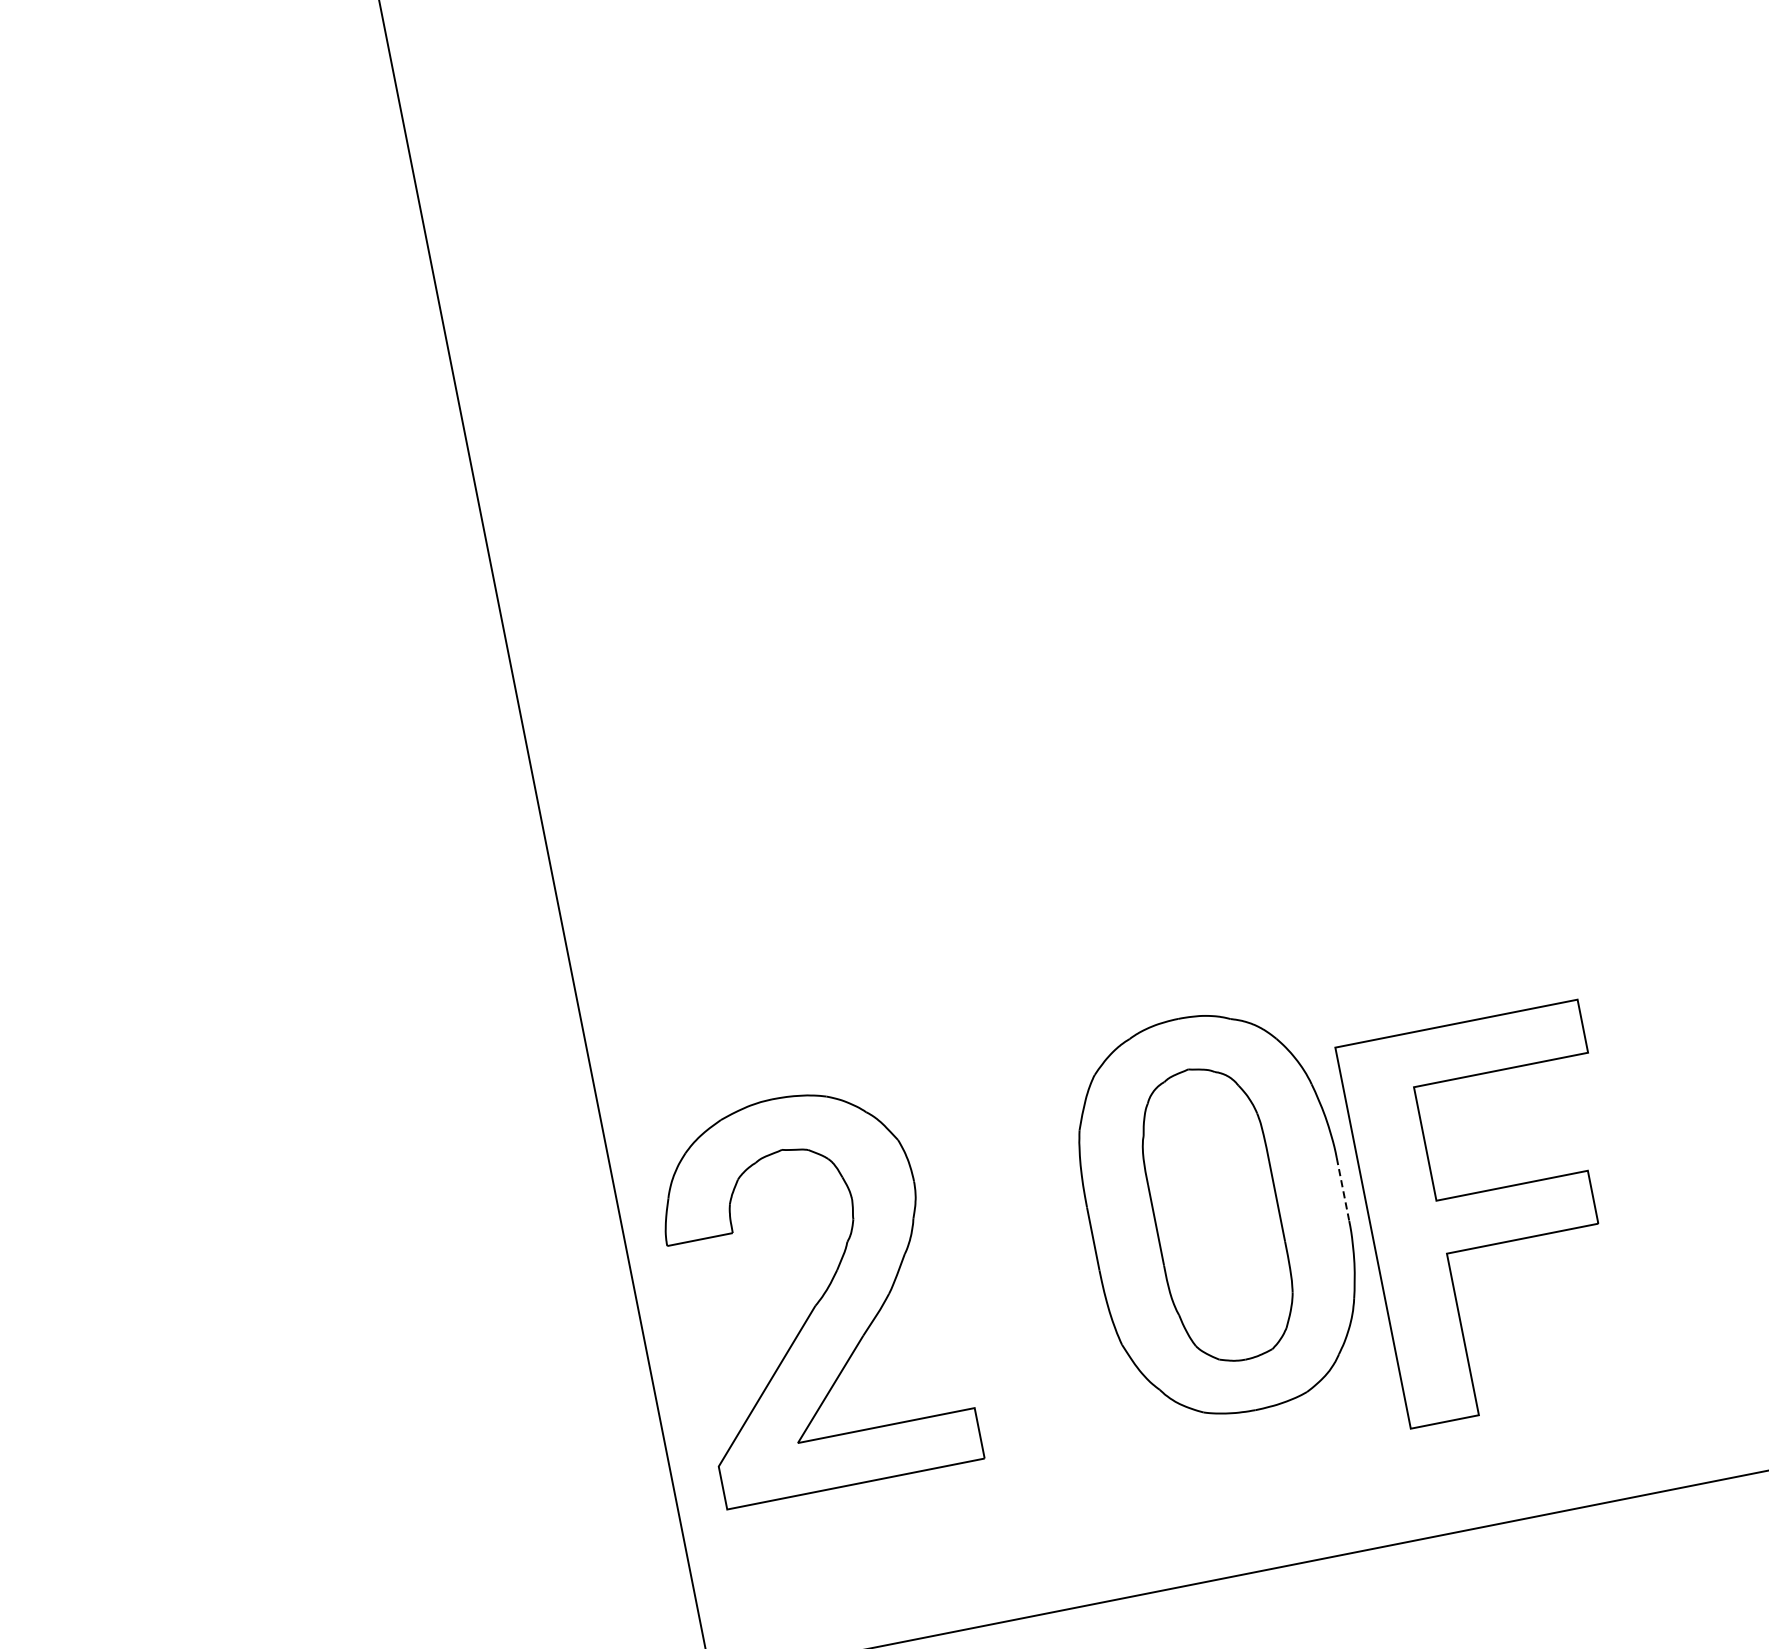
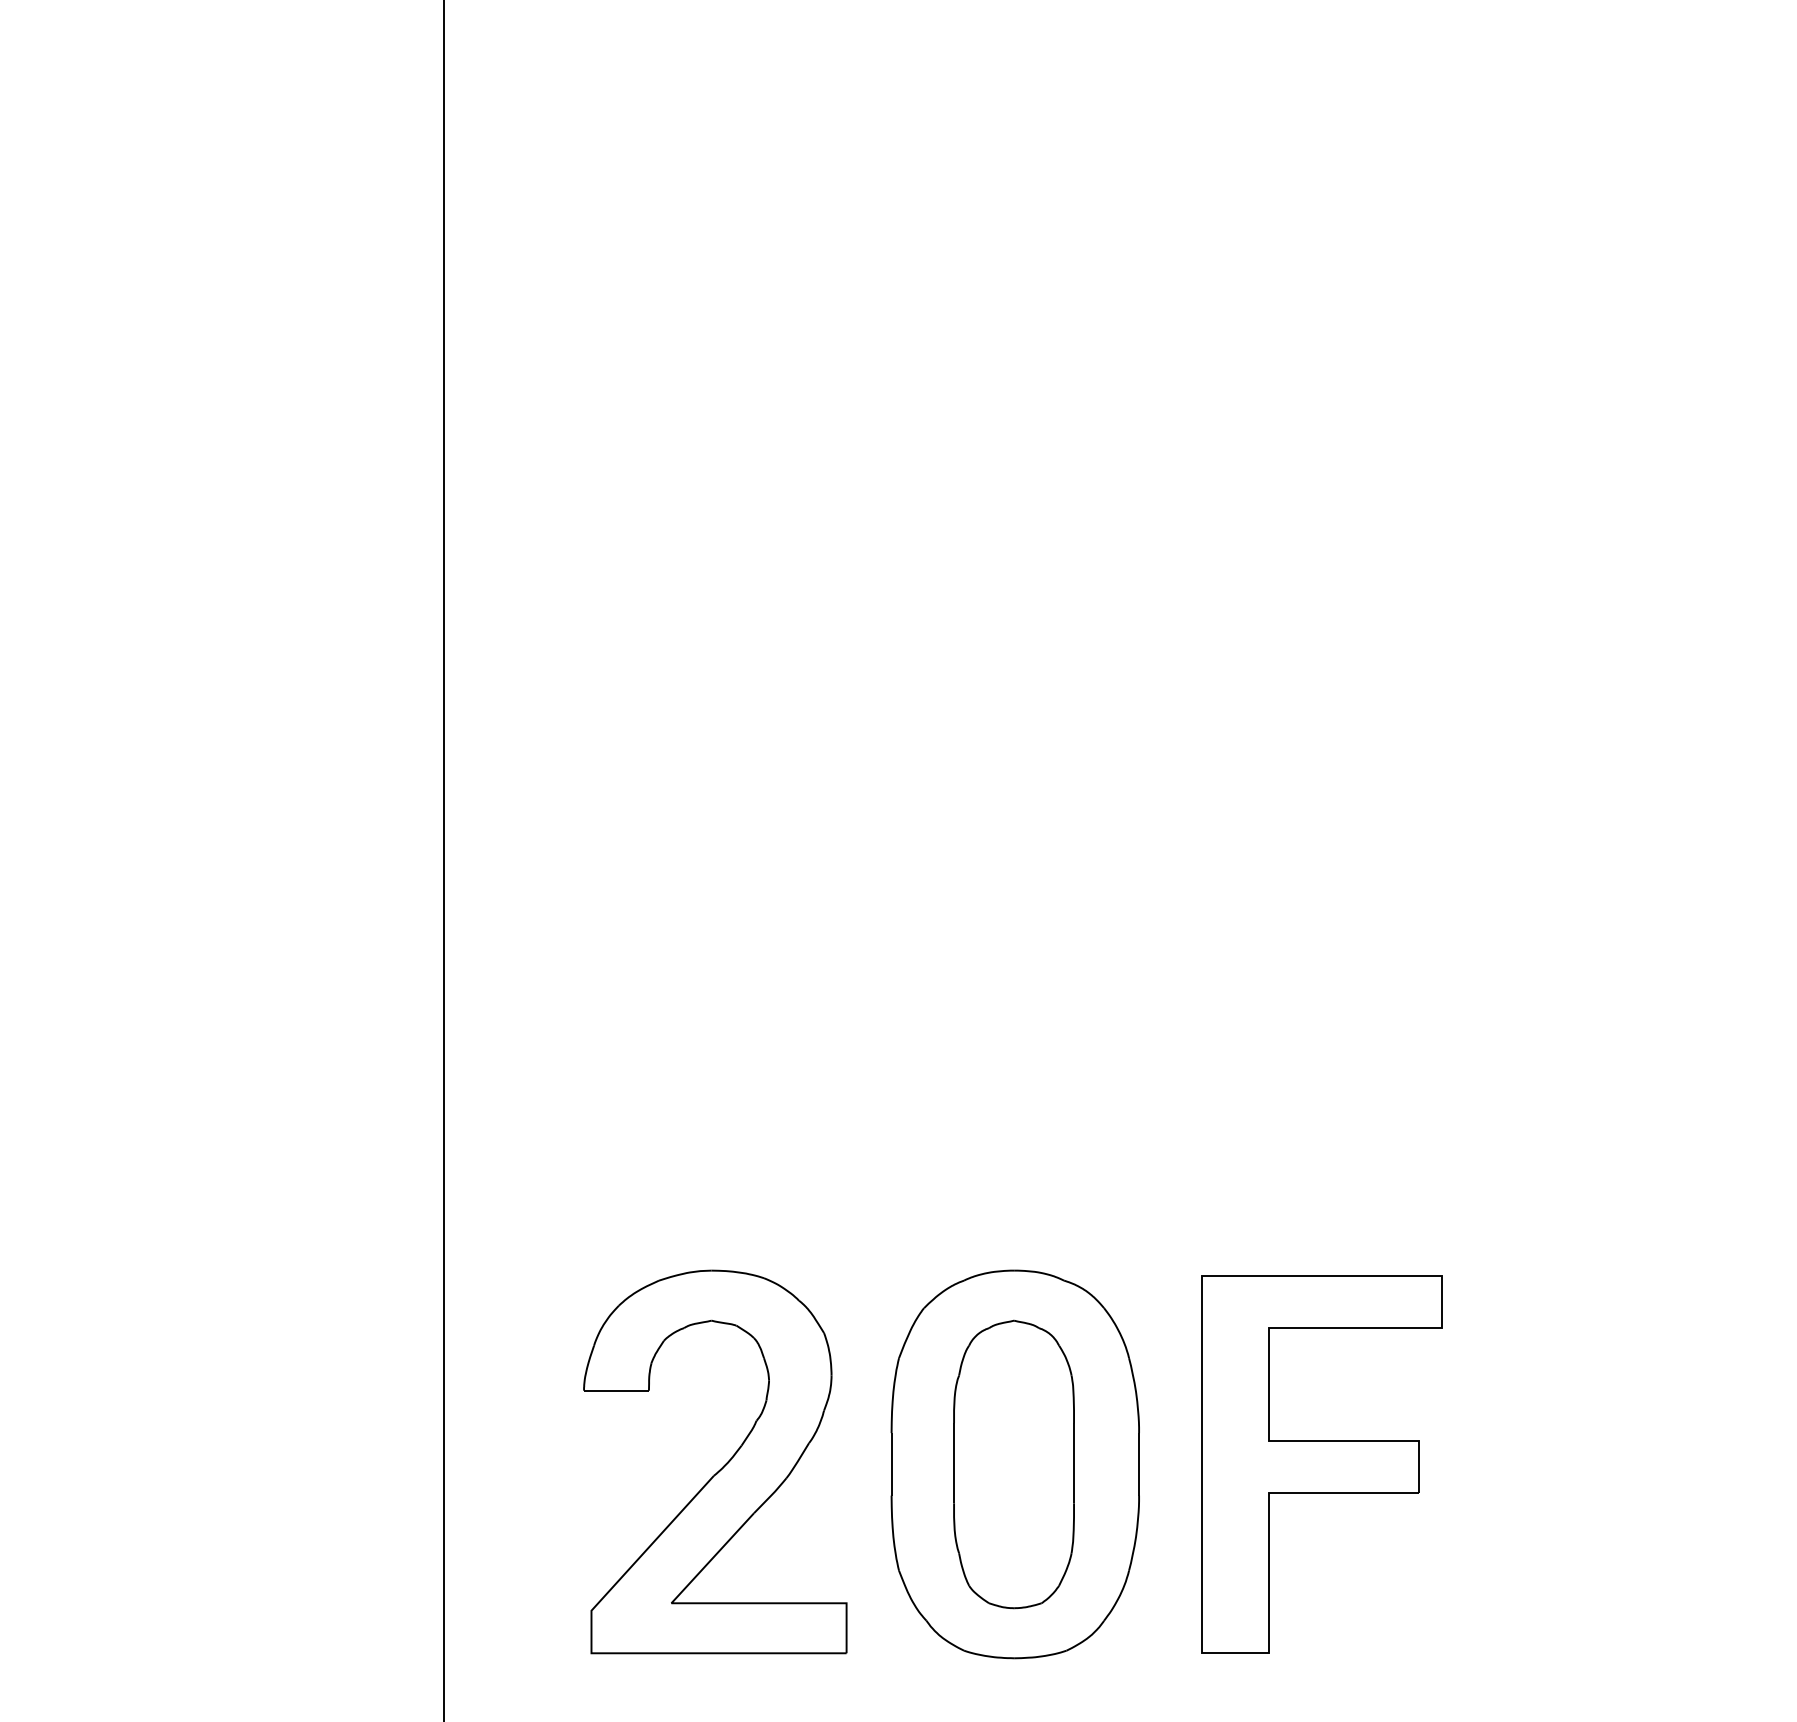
line: (1343, 1189) -> (1139, 1464), dashed -> solid
part: (1494, 1214) -> (1321, 1464), moved
part: (821, 1296) -> (721, 1467), moved

